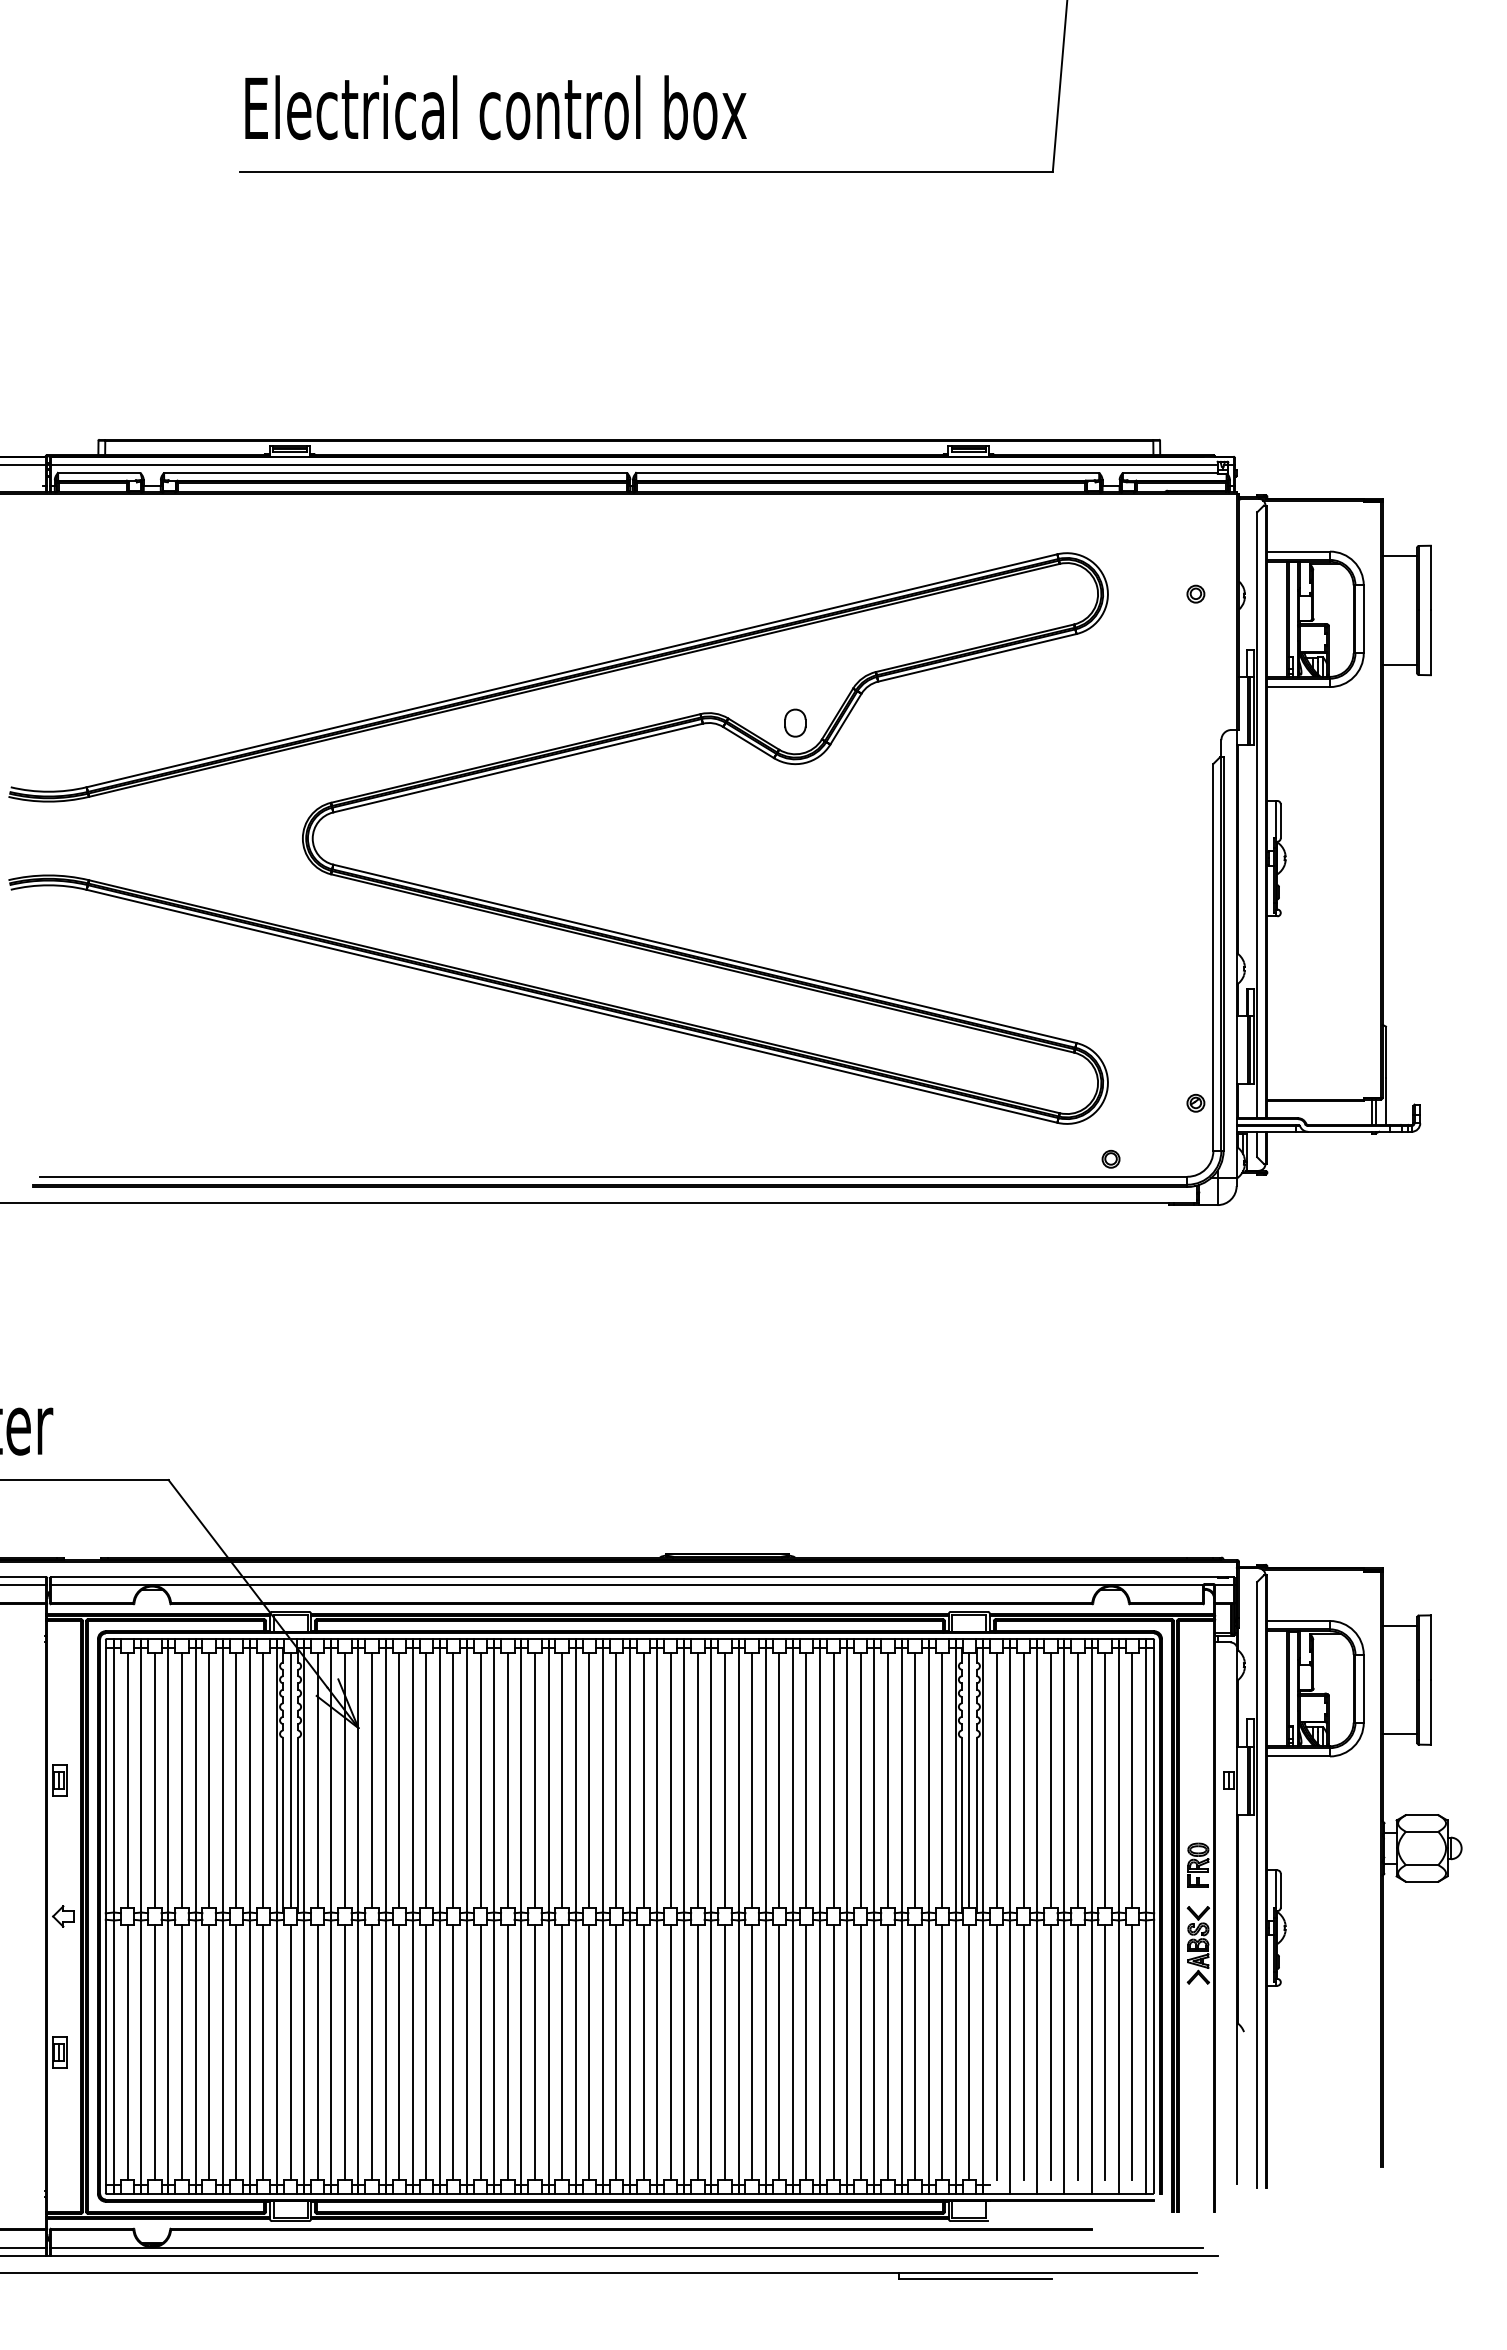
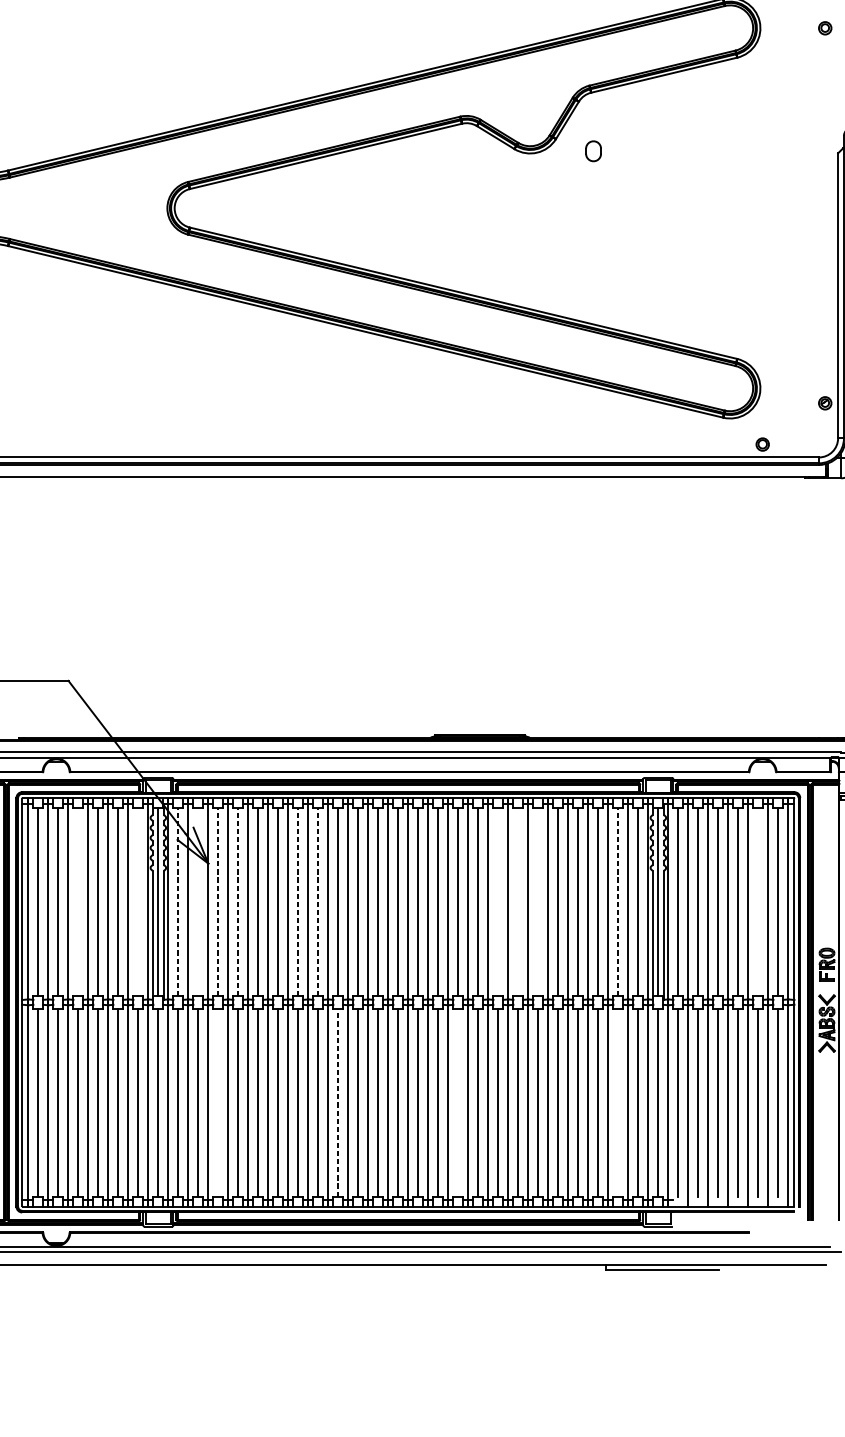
part: (795, 722) -> (593, 150), moved
line: (181, 1780) -> (78, 902), removed
line: (263, 1780) -> (138, 902), removed
line: (317, 1780) -> (178, 902), solid -> dashed
line: (344, 1780) -> (198, 902), removed
line: (372, 1780) -> (218, 902), solid -> dashed
line: (399, 1780) -> (238, 902), solid -> dashed
line: (480, 1780) -> (298, 902), solid -> dashed
line: (507, 1780) -> (318, 902), solid -> dashed
line: (752, 1780) -> (498, 902), removed
line: (779, 1780) -> (518, 902), removed
line: (806, 1780) -> (538, 902), removed
line: (915, 1780) -> (618, 902), solid -> dashed
line: (1105, 1780) -> (758, 902), removed
line: (372, 2052) -> (218, 1102), removed
line: (534, 2052) -> (338, 1102), solid -> dashed
line: (697, 2052) -> (458, 1102), removed
line: (915, 2052) -> (618, 1102), removed

